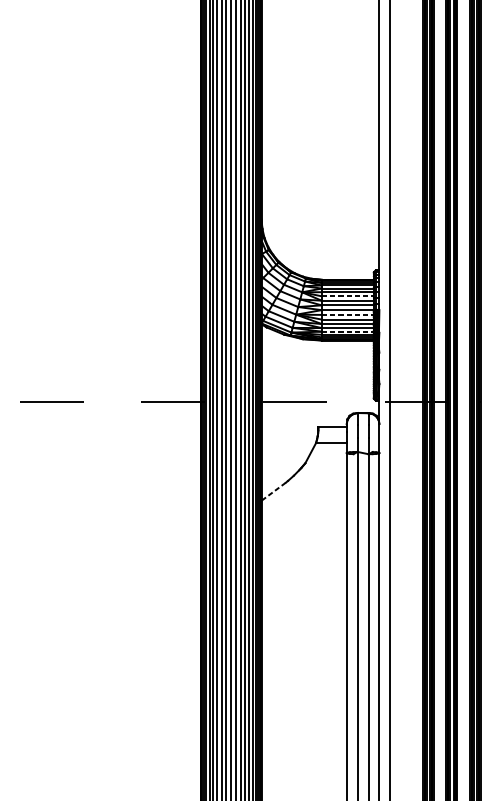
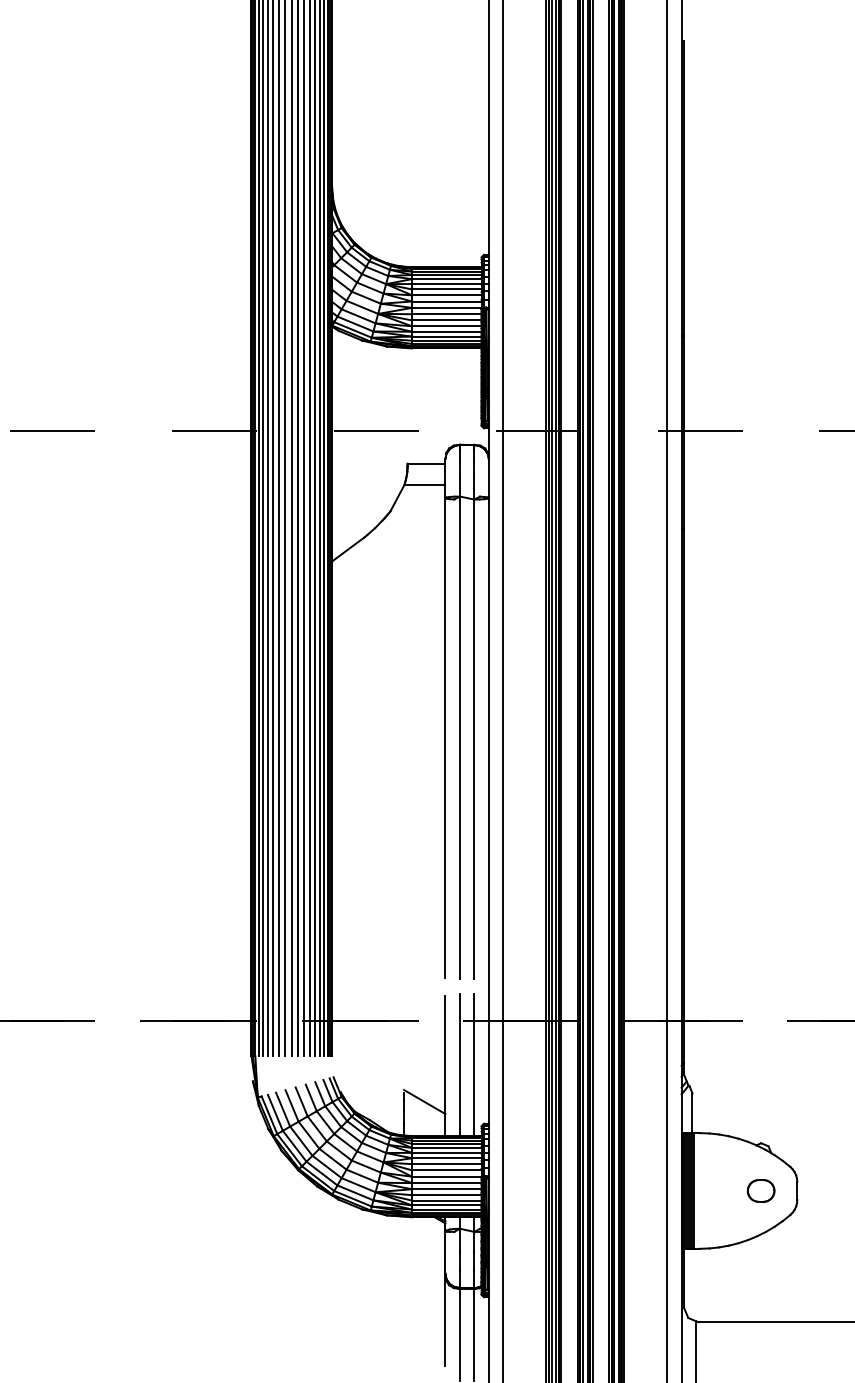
line: (347, 296) -> (446, 289), dashed -> solid
line: (347, 315) -> (446, 314), dashed -> solid
line: (347, 331) -> (446, 336), dashed -> solid
line: (273, 491) -> (348, 549), dashed -> solid

